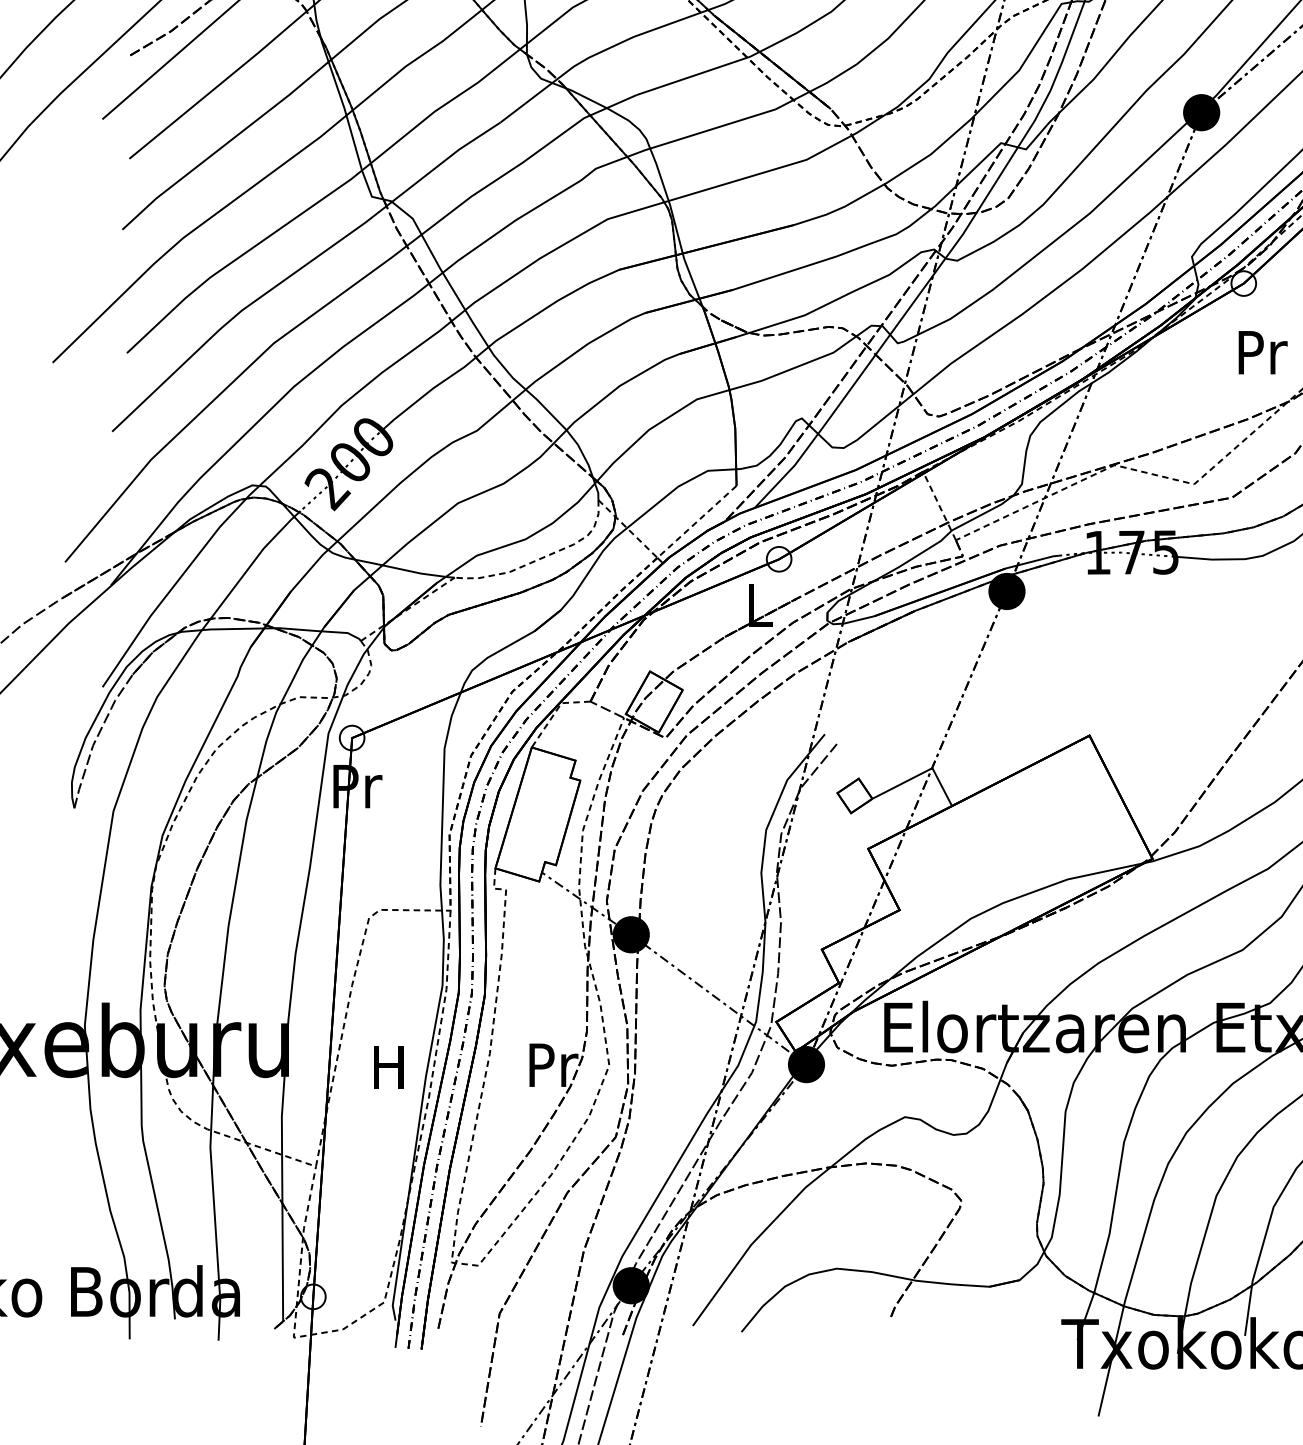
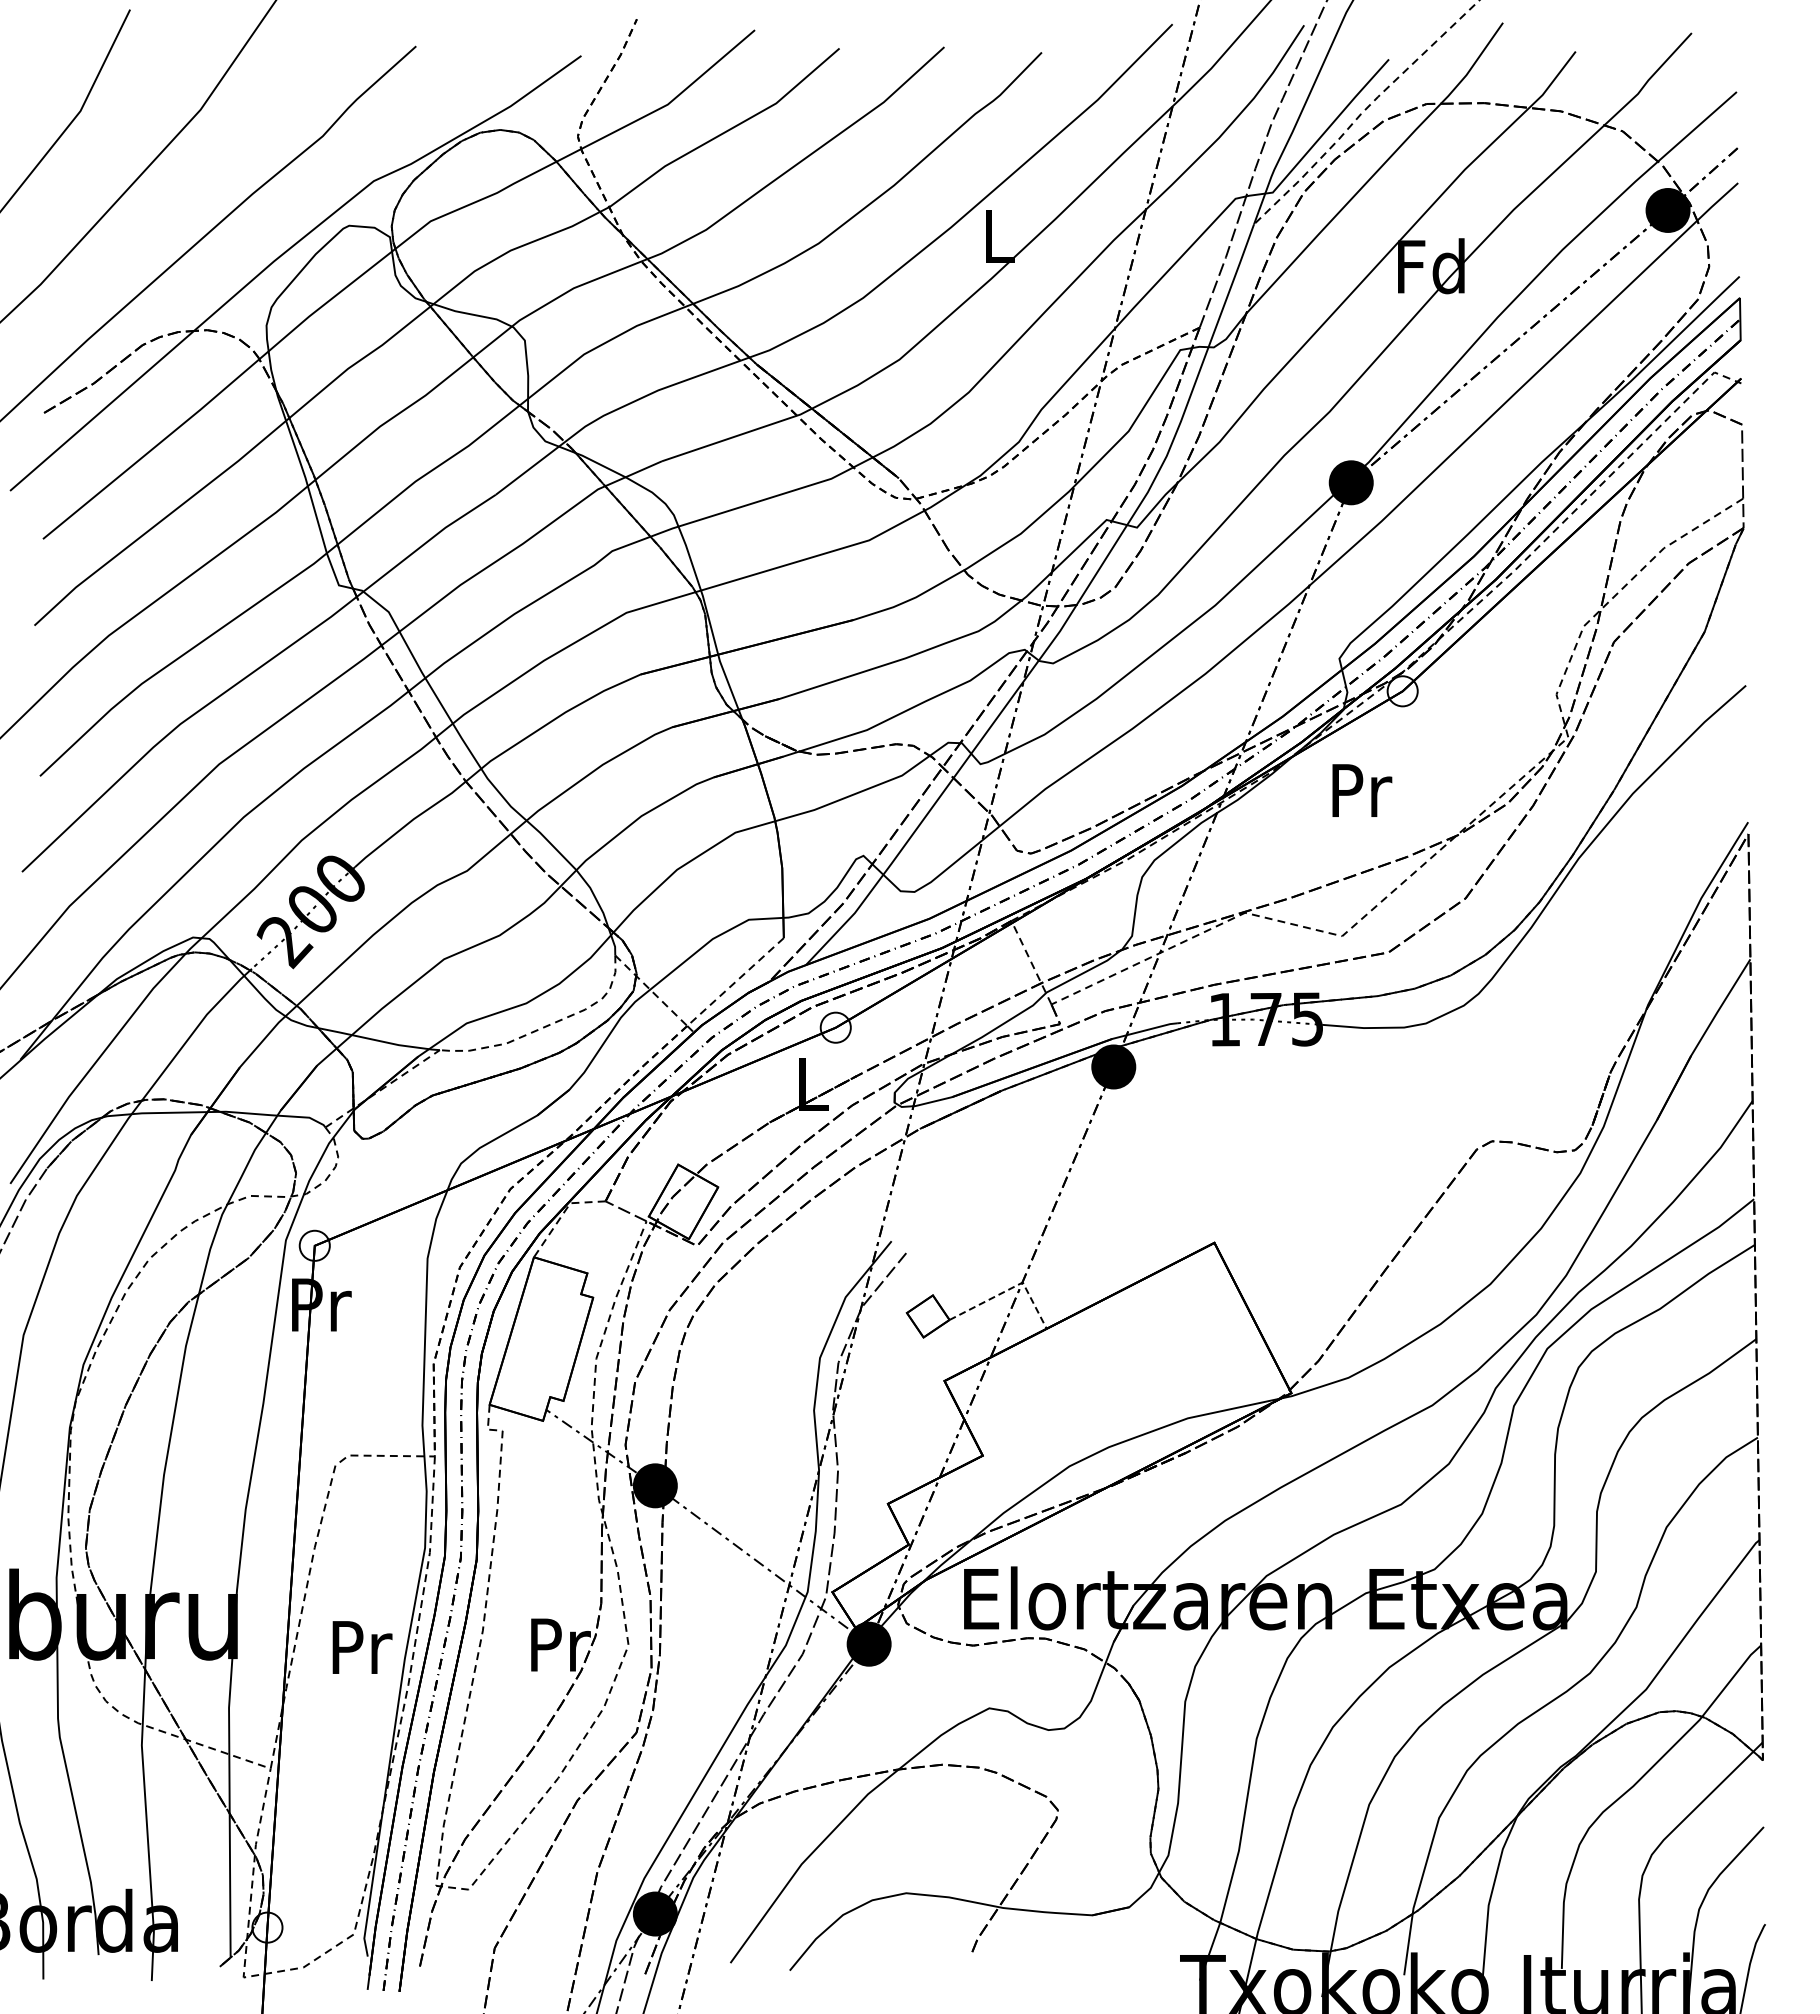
text: (1263, 352) -> (1362, 790), moved
line: (922, 773) -> (1010, 1288), solid -> dashed
text: (391, 1067) -> (362, 1647), H -> Pr

